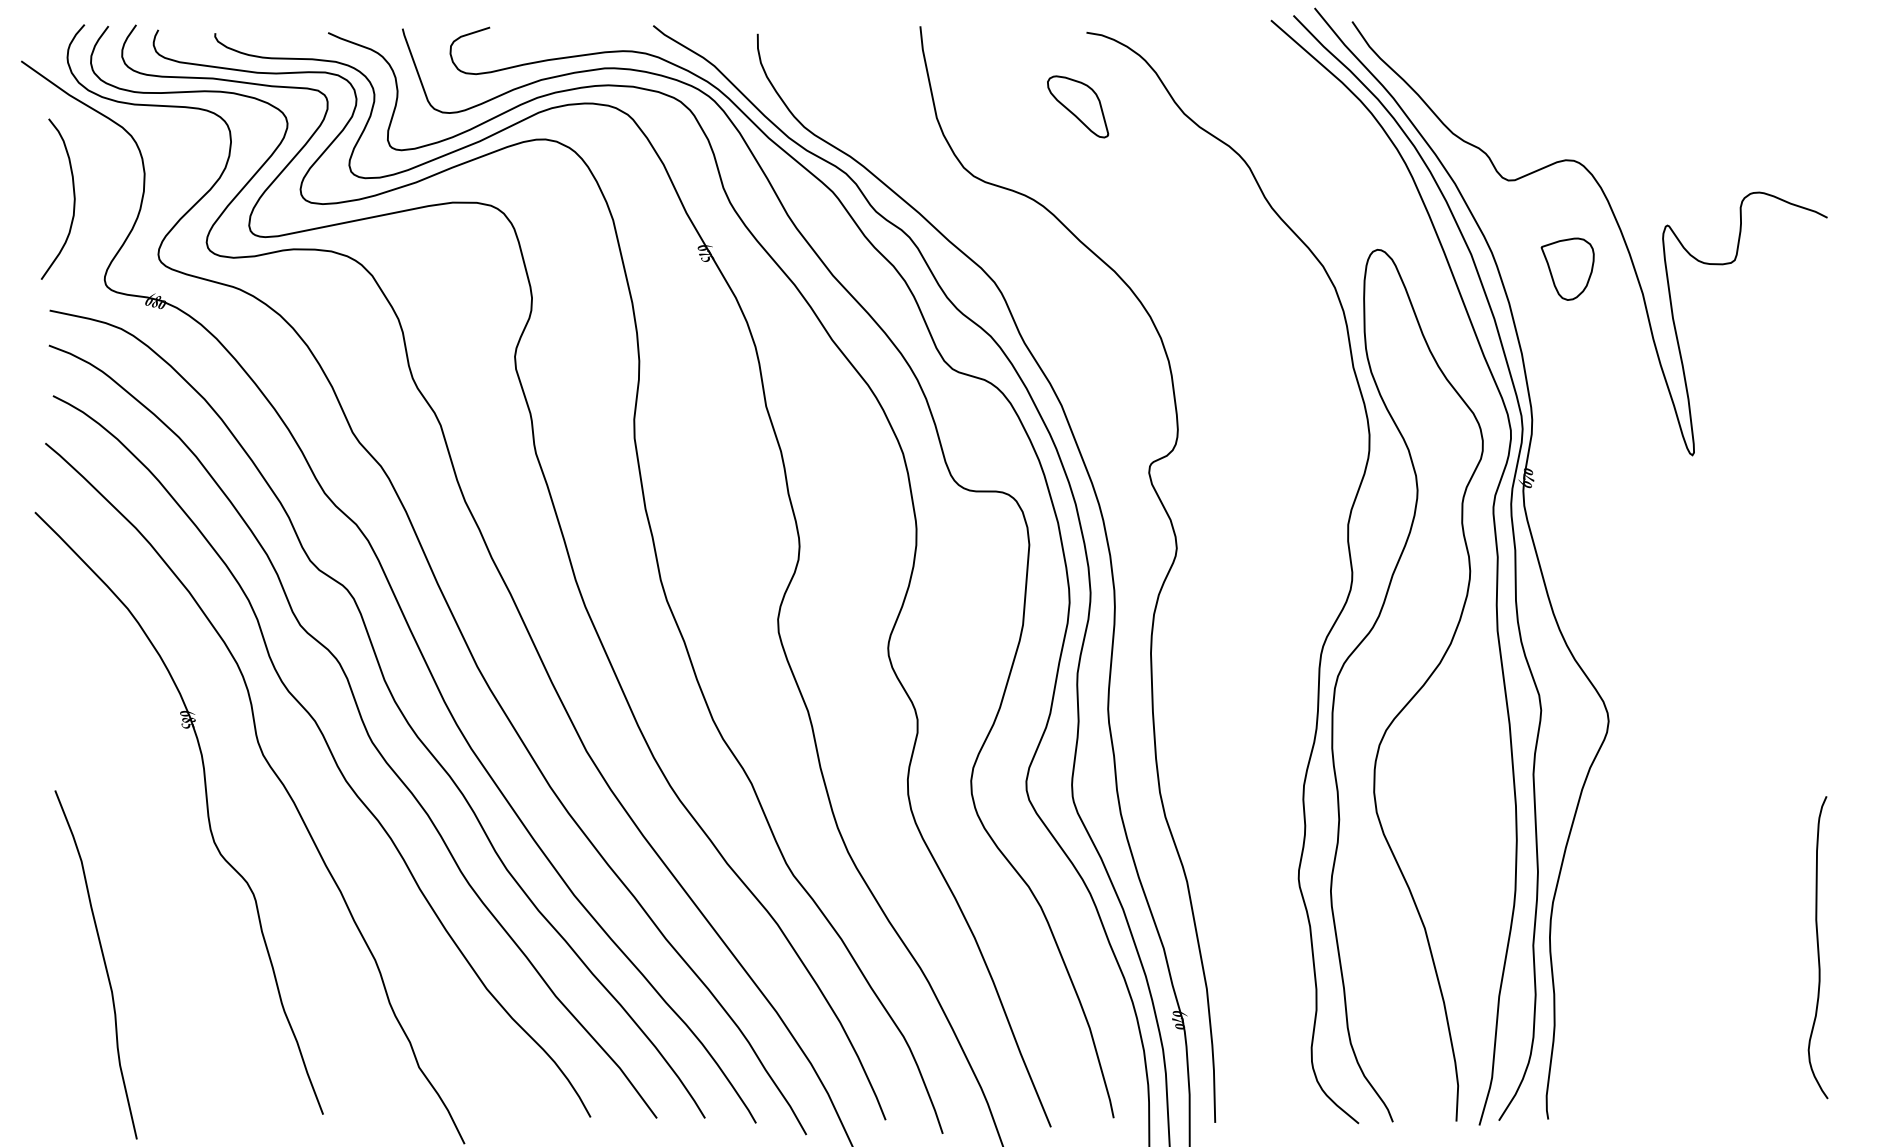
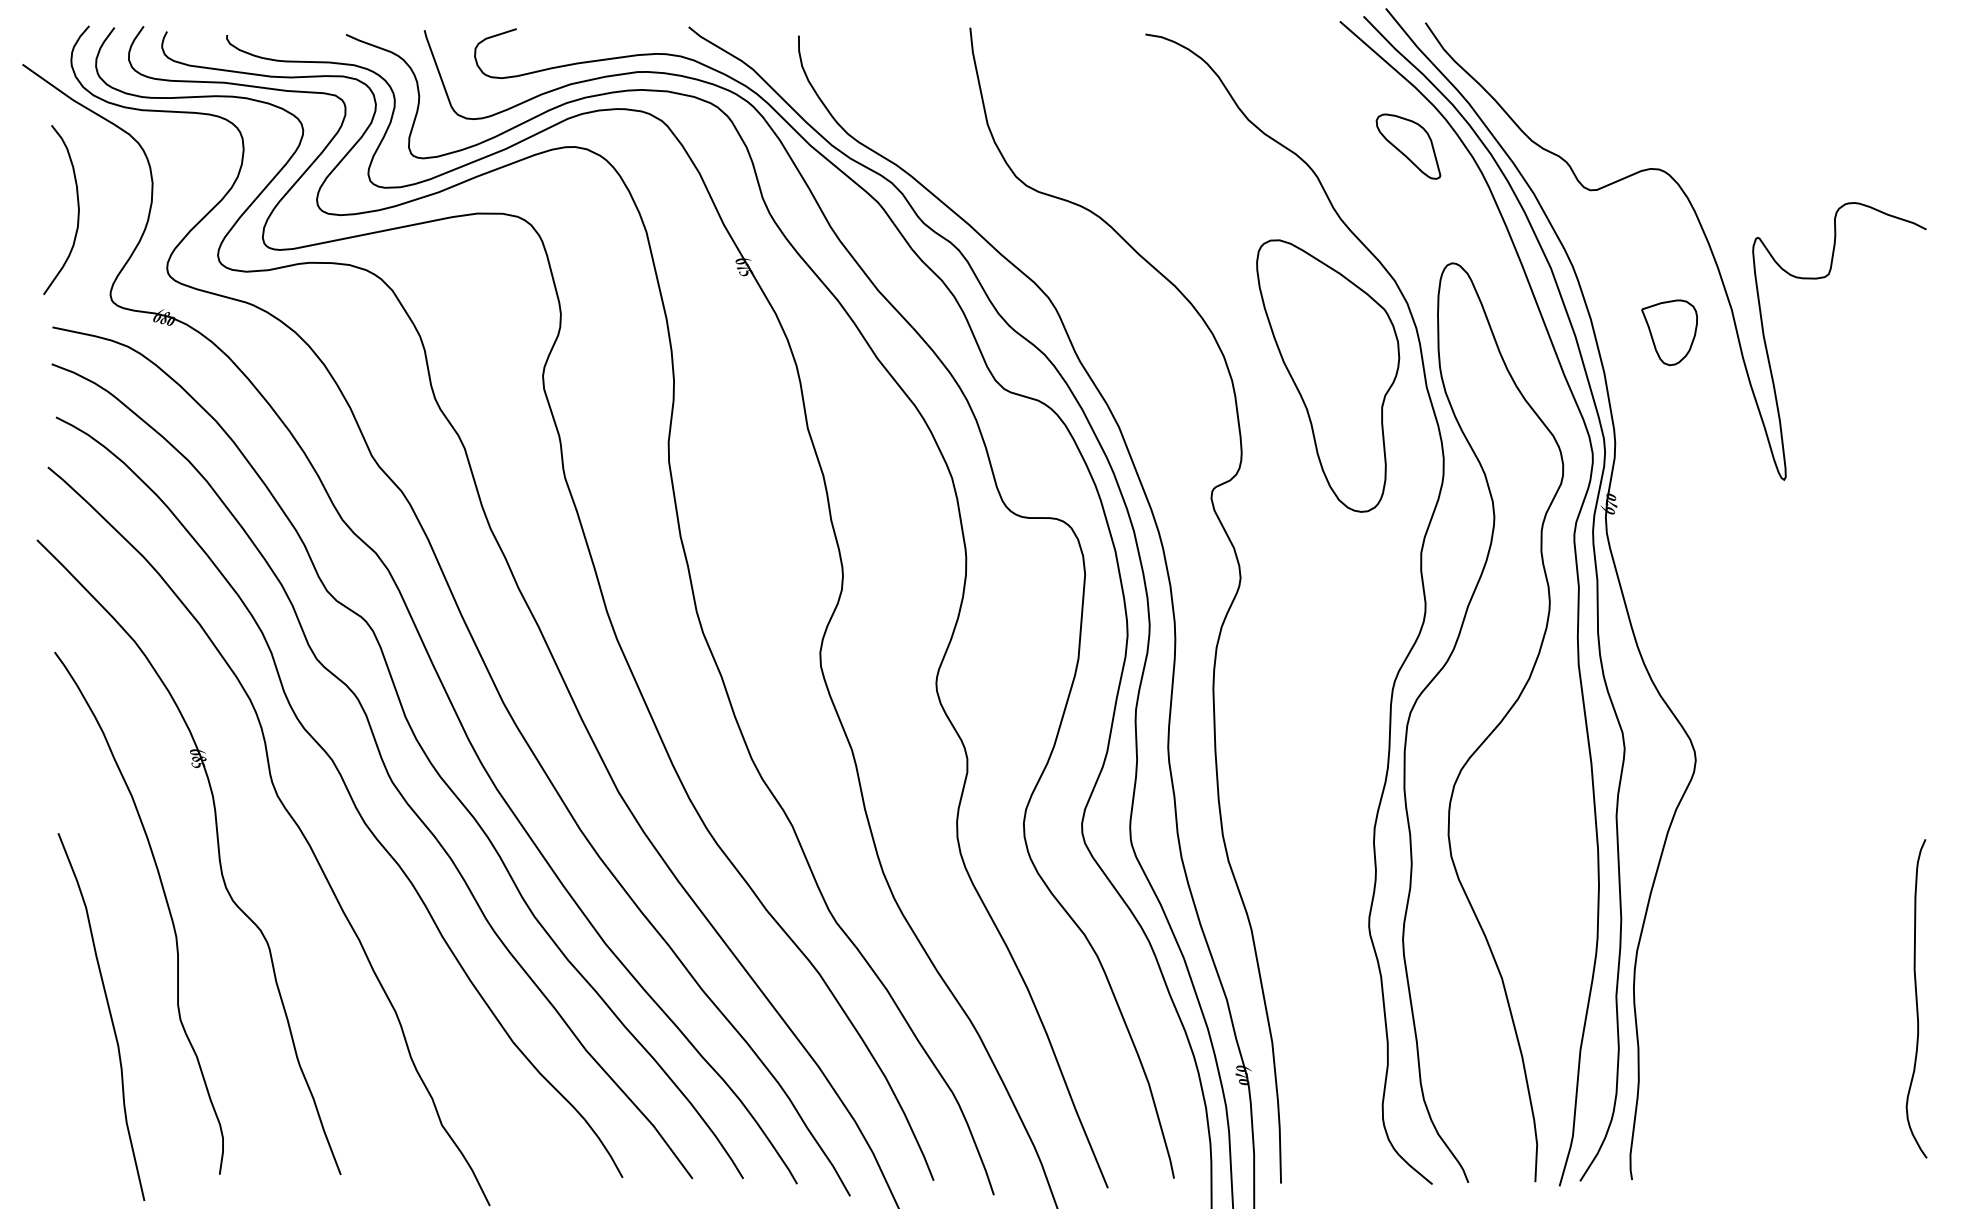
part: (1078, 106) -> (1408, 146), moved
part: (1567, 268) -> (1669, 332), moved
part: (1260, 356) -> (1328, 375), added
curve: (157, 858) -> (166, 904), added

